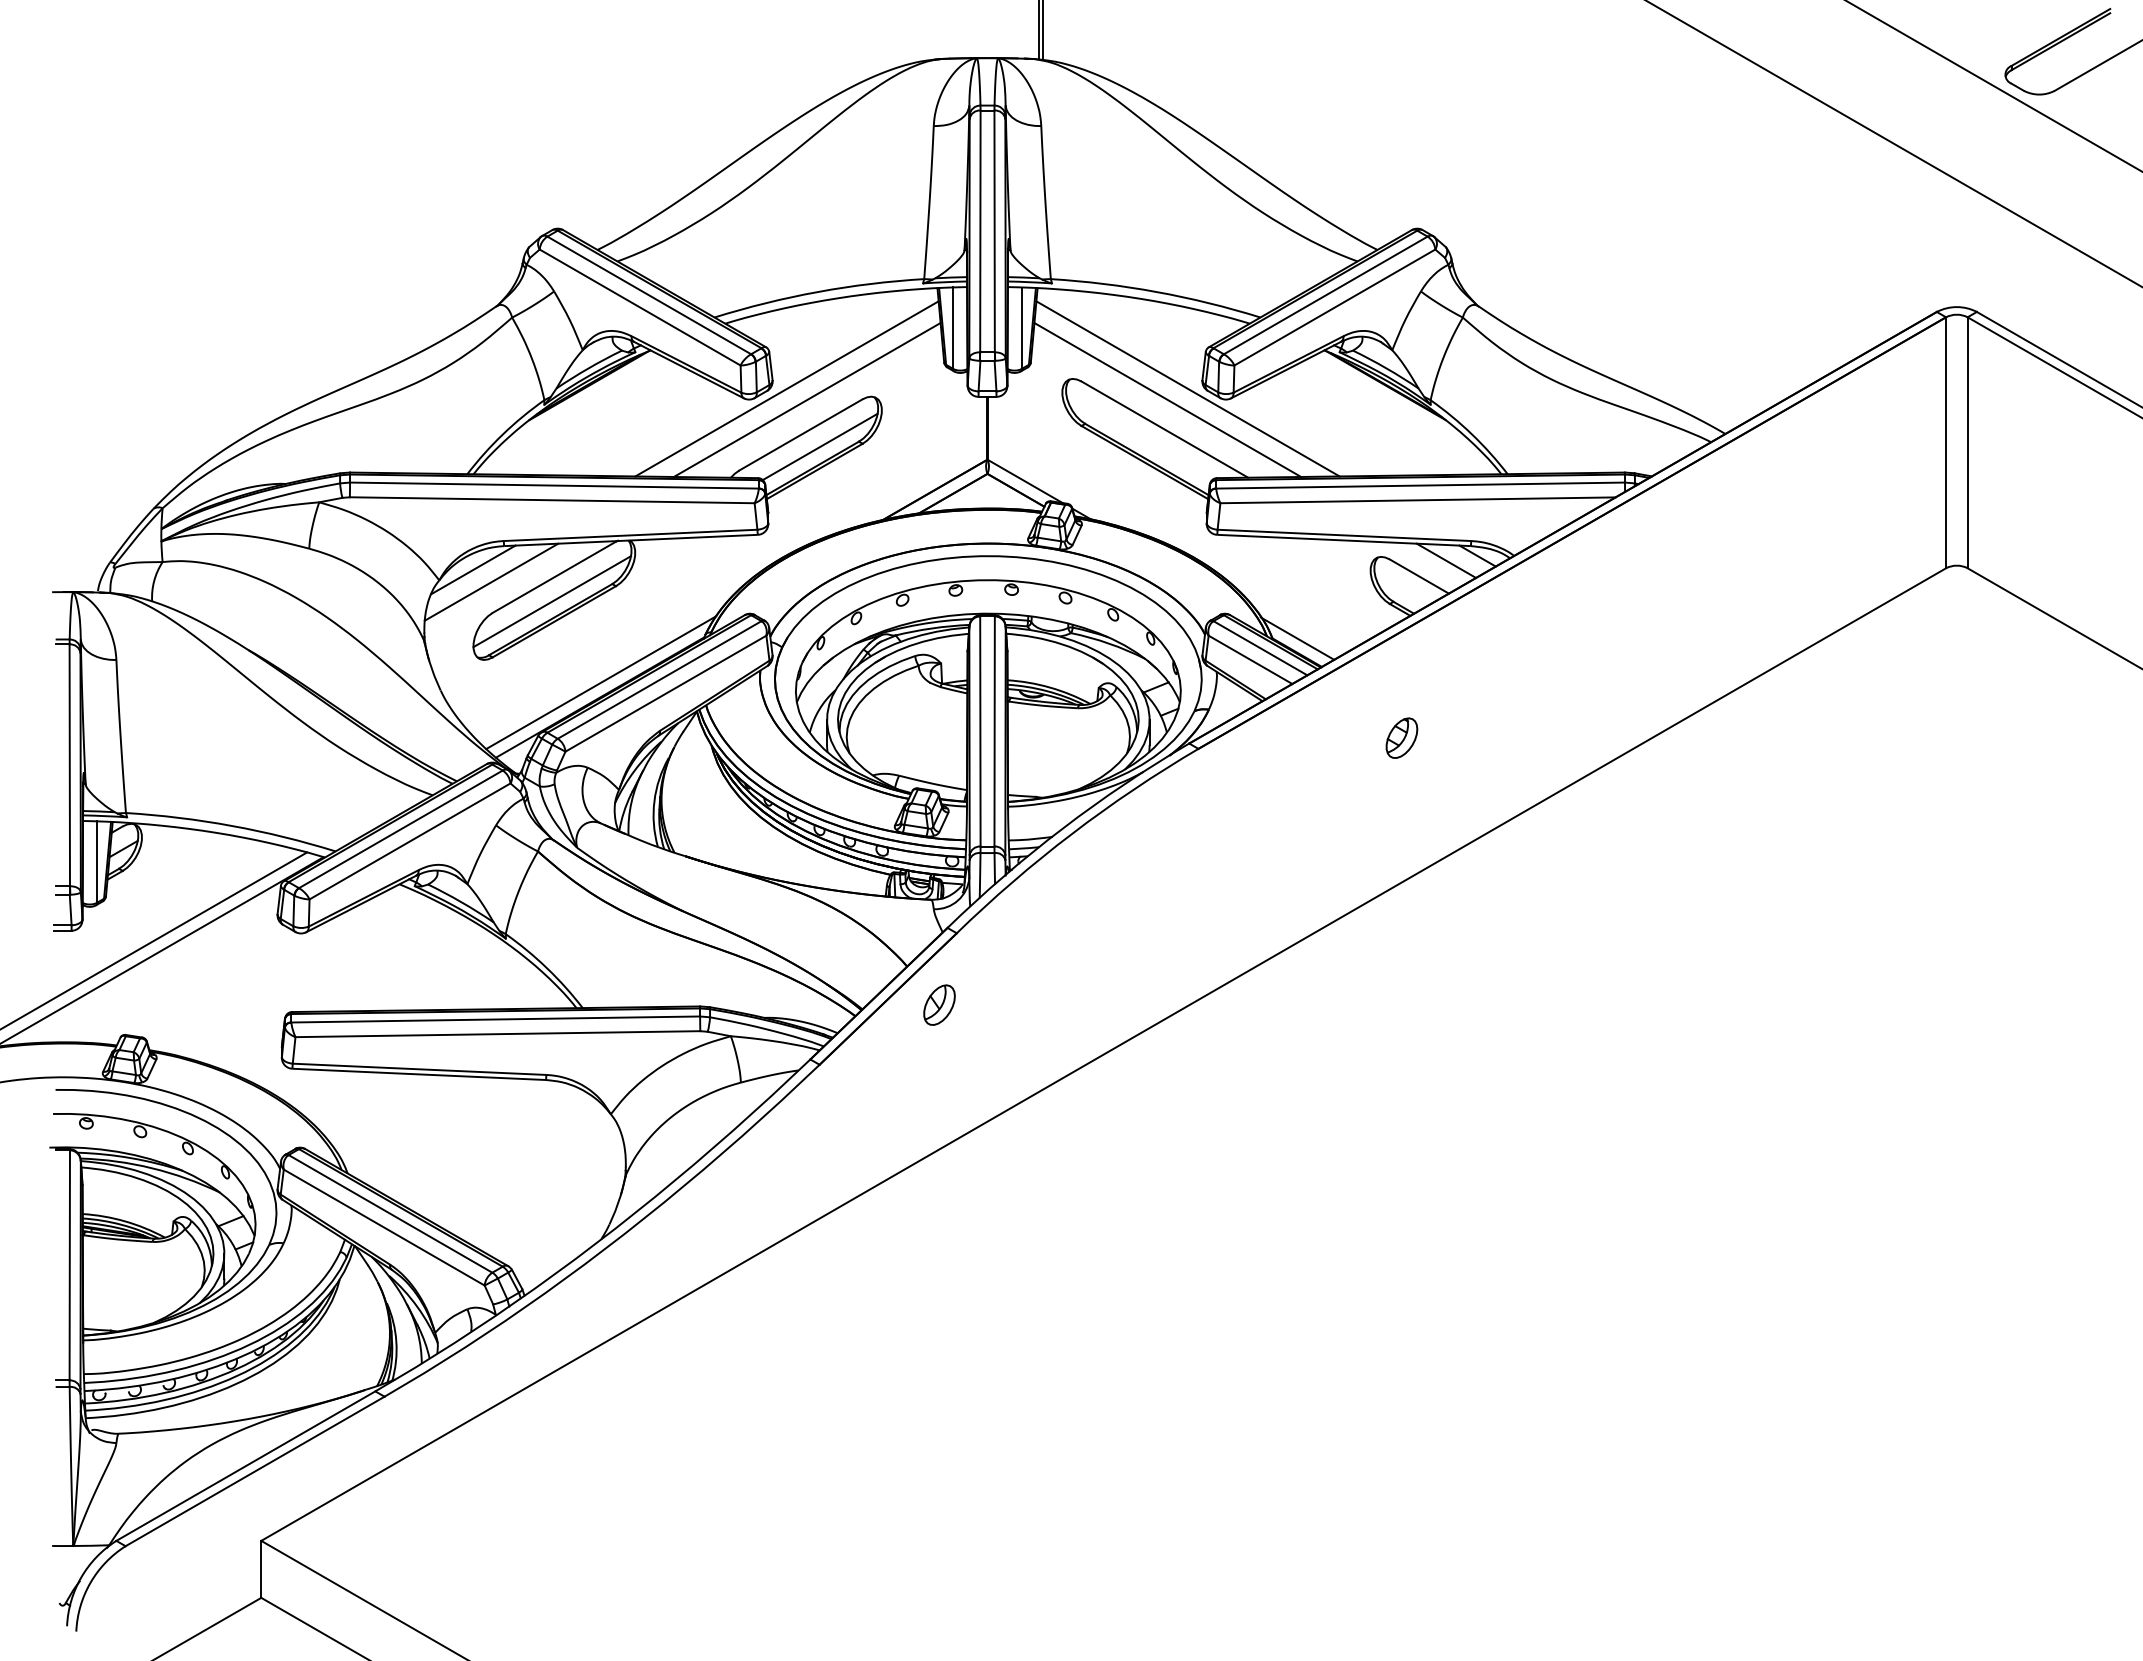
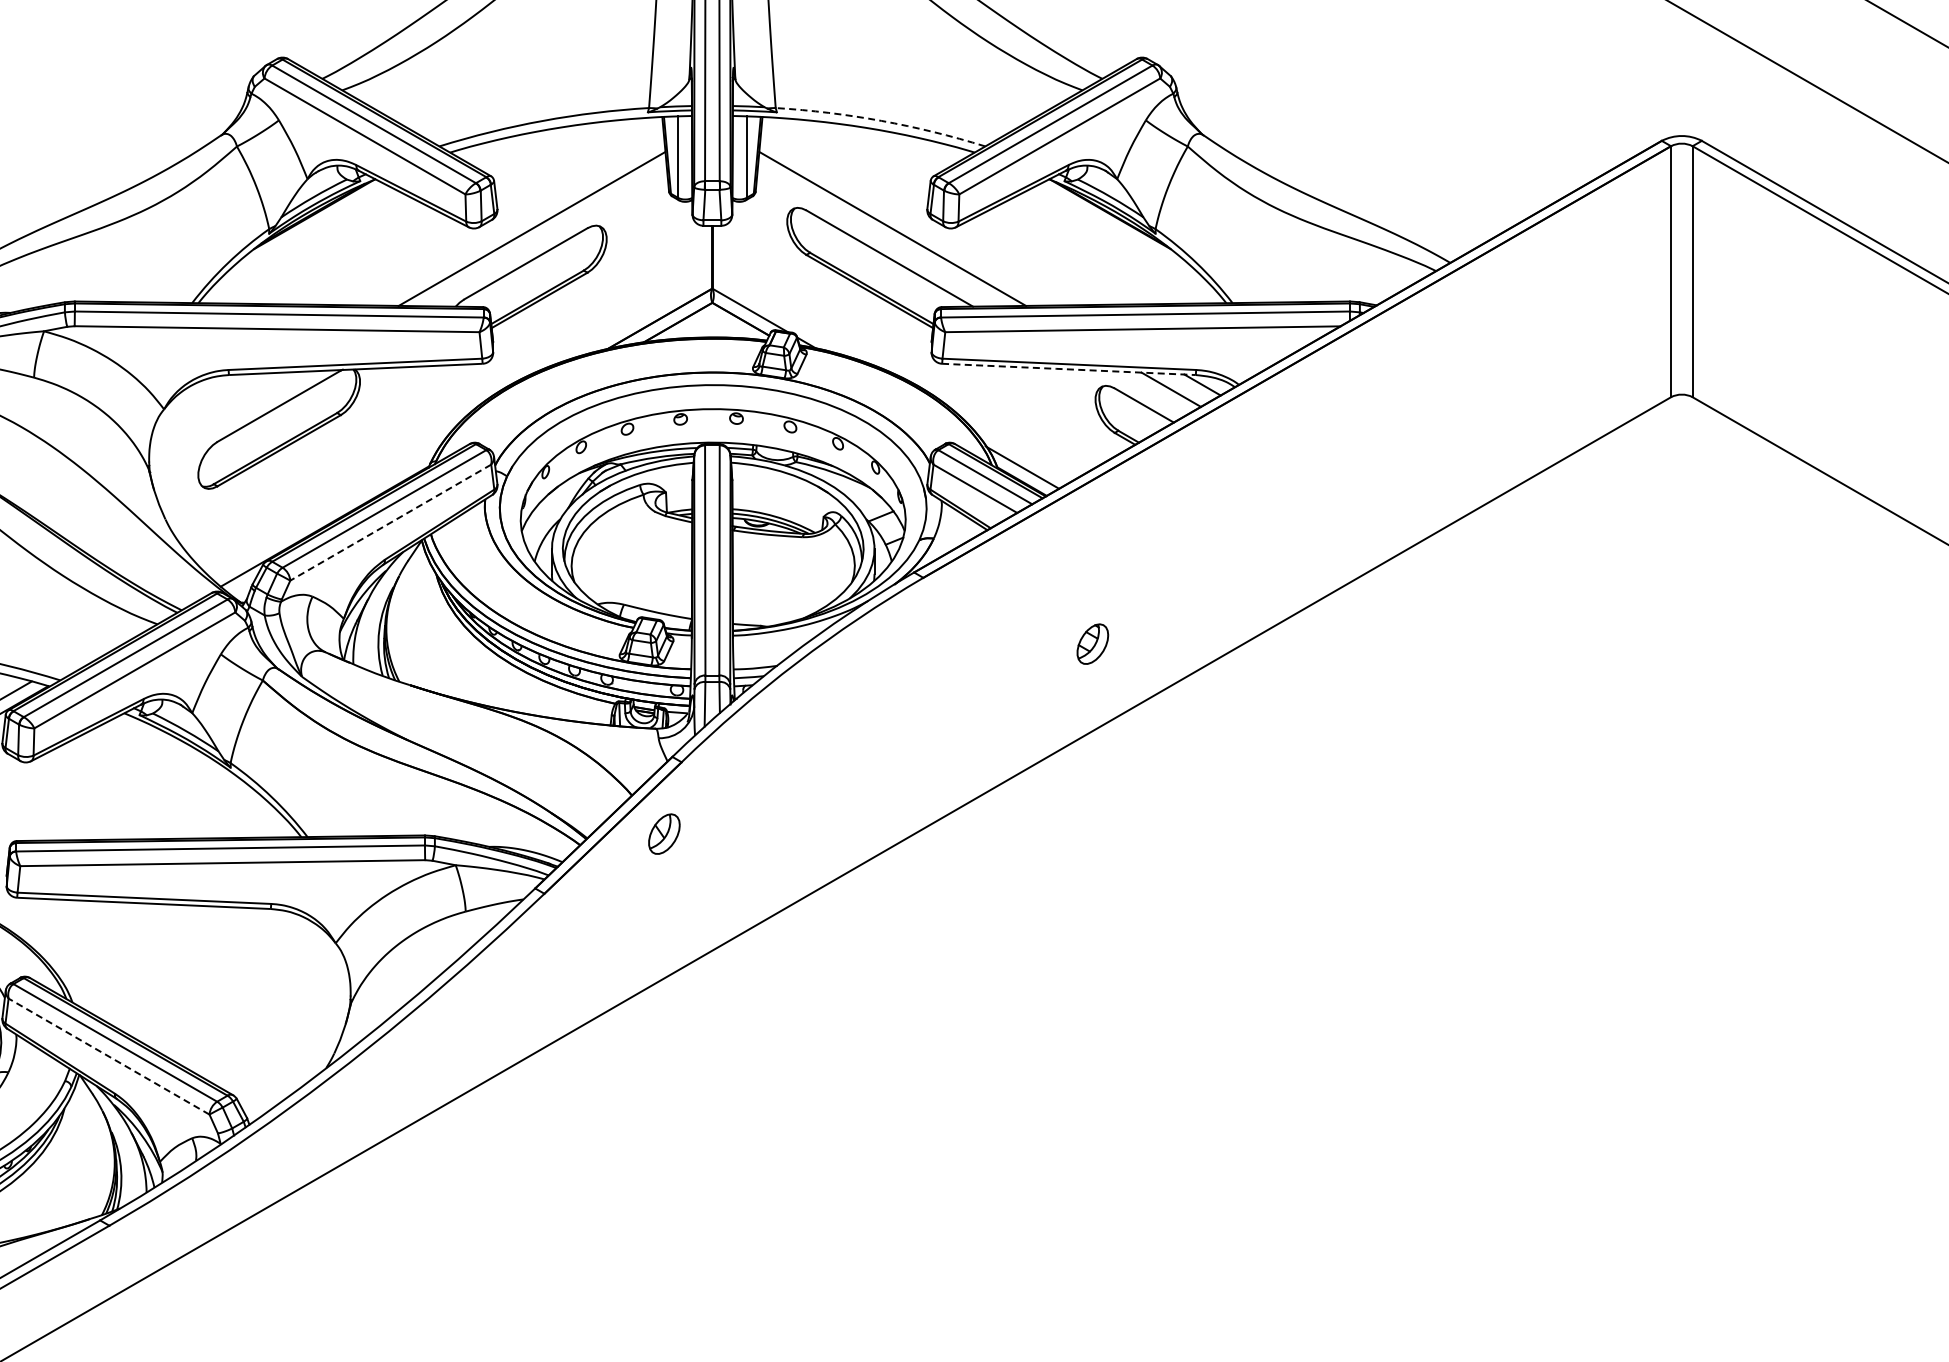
arc: (1156, 292) -> (881, 121), solid -> dashed
line: (786, 388) -> (511, 217), removed
line: (1187, 388) -> (912, 217), removed
line: (819, 446) -> (544, 275), removed
line: (1343, 540) -> (1068, 369), solid -> dashed
line: (473, 569) -> (198, 398), removed
line: (491, 581) -> (216, 410), removed
line: (552, 601) -> (277, 430), removed
line: (601, 682) -> (326, 511), removed
line: (665, 693) -> (390, 522), solid -> dashed
part: (1401, 737) -> (1092, 643), moved
line: (384, 1227) -> (109, 1056), solid -> dashed

